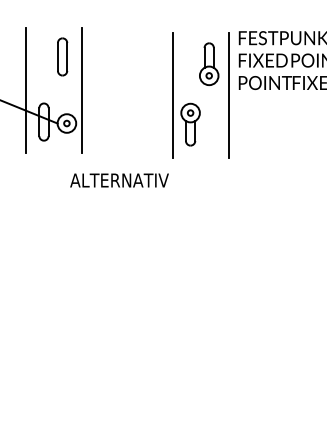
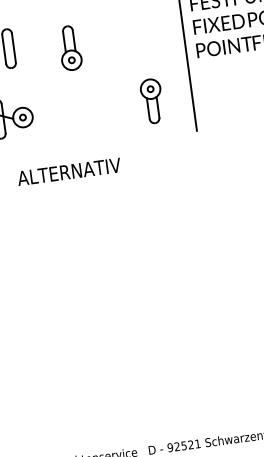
part: (209, 63) -> (70, 47), moved
line: (82, 90) -> (34, 80), removed
line: (173, 95) -> (130, 73), removed
text: (119, 180) -> (69, 171), moved

